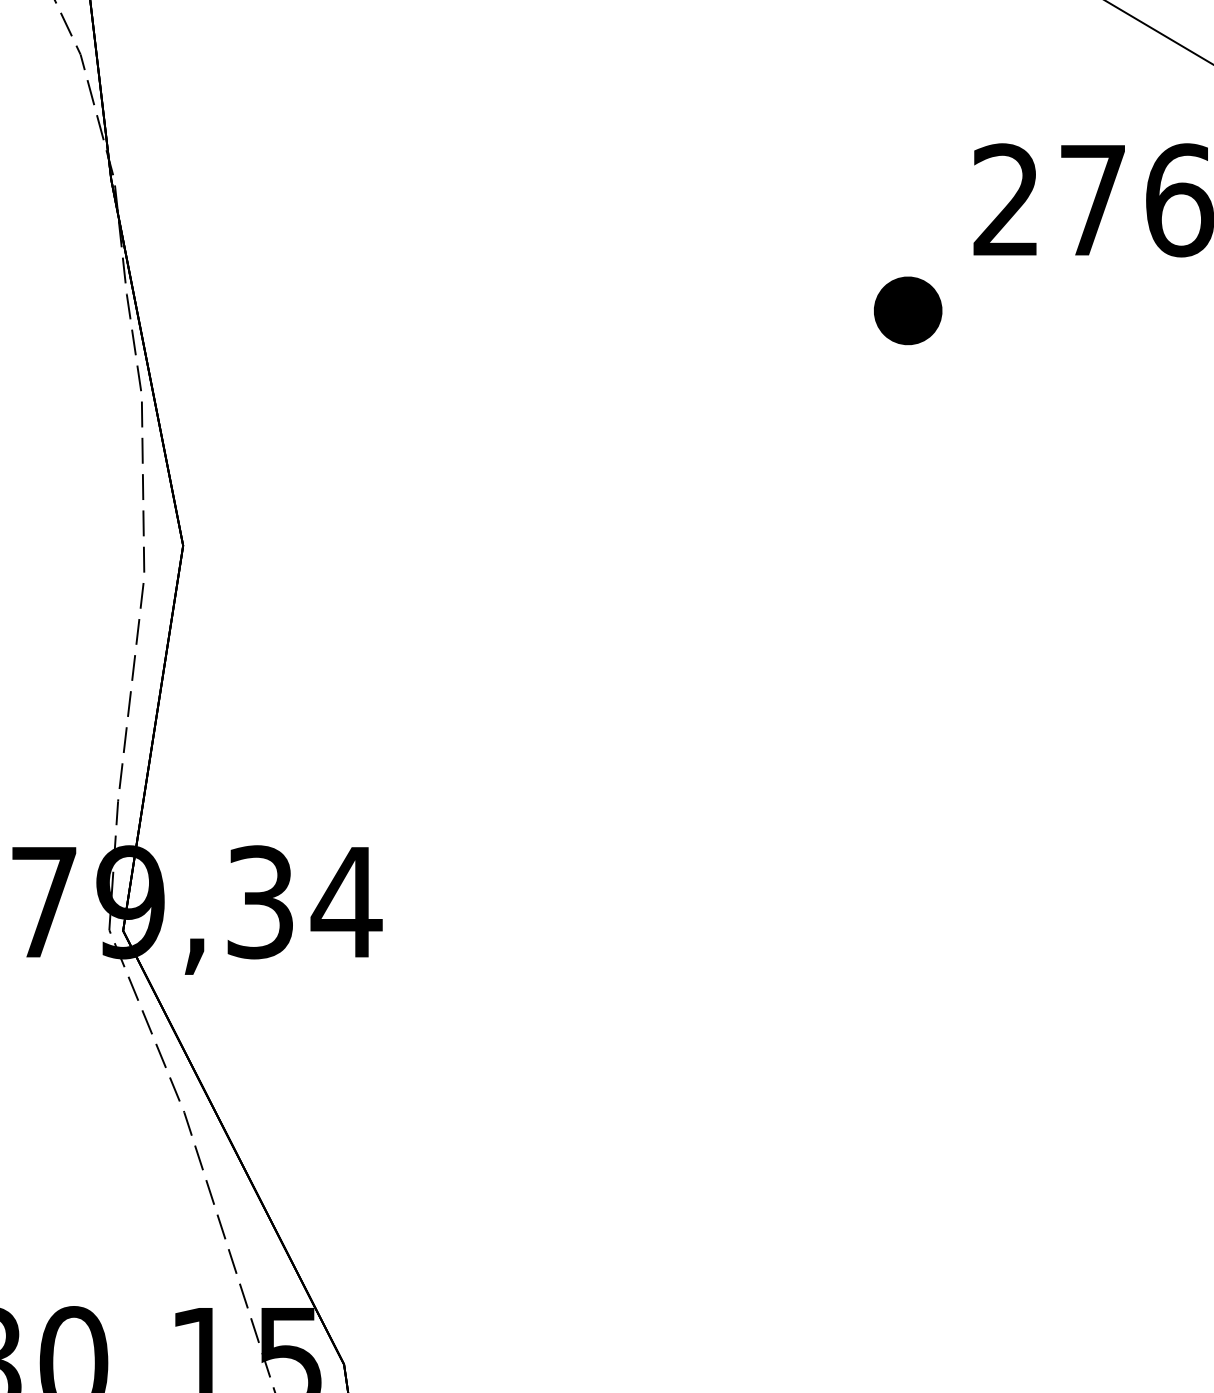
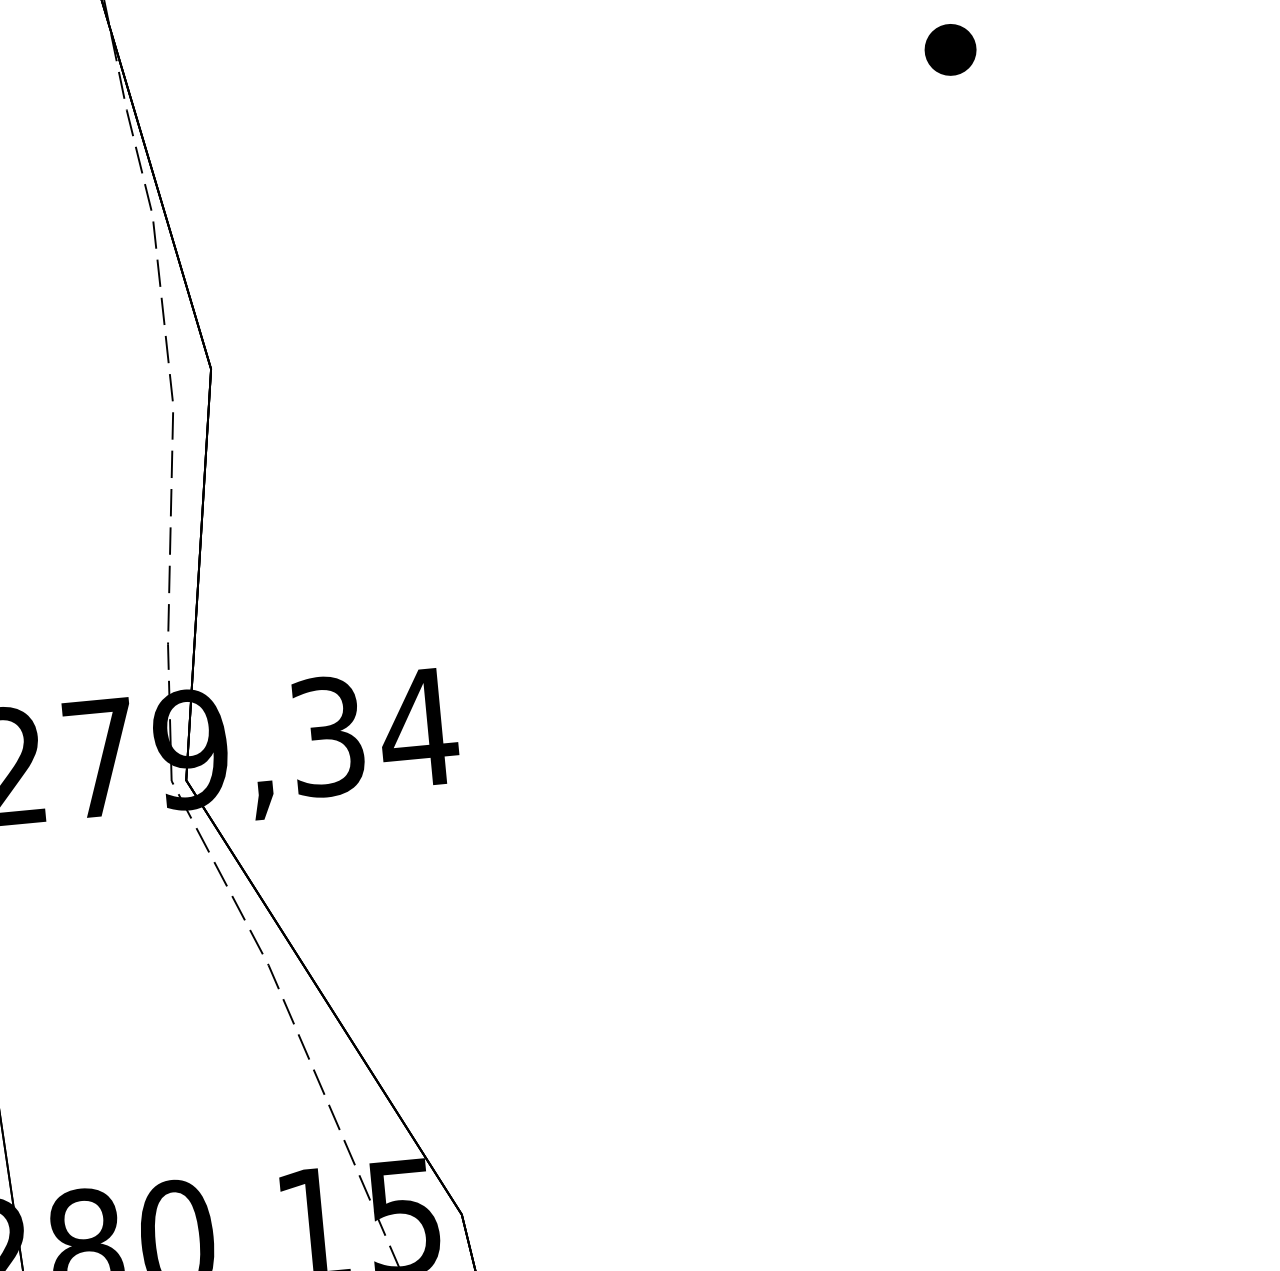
part: (907, 310) -> (949, 49), size x0.71

